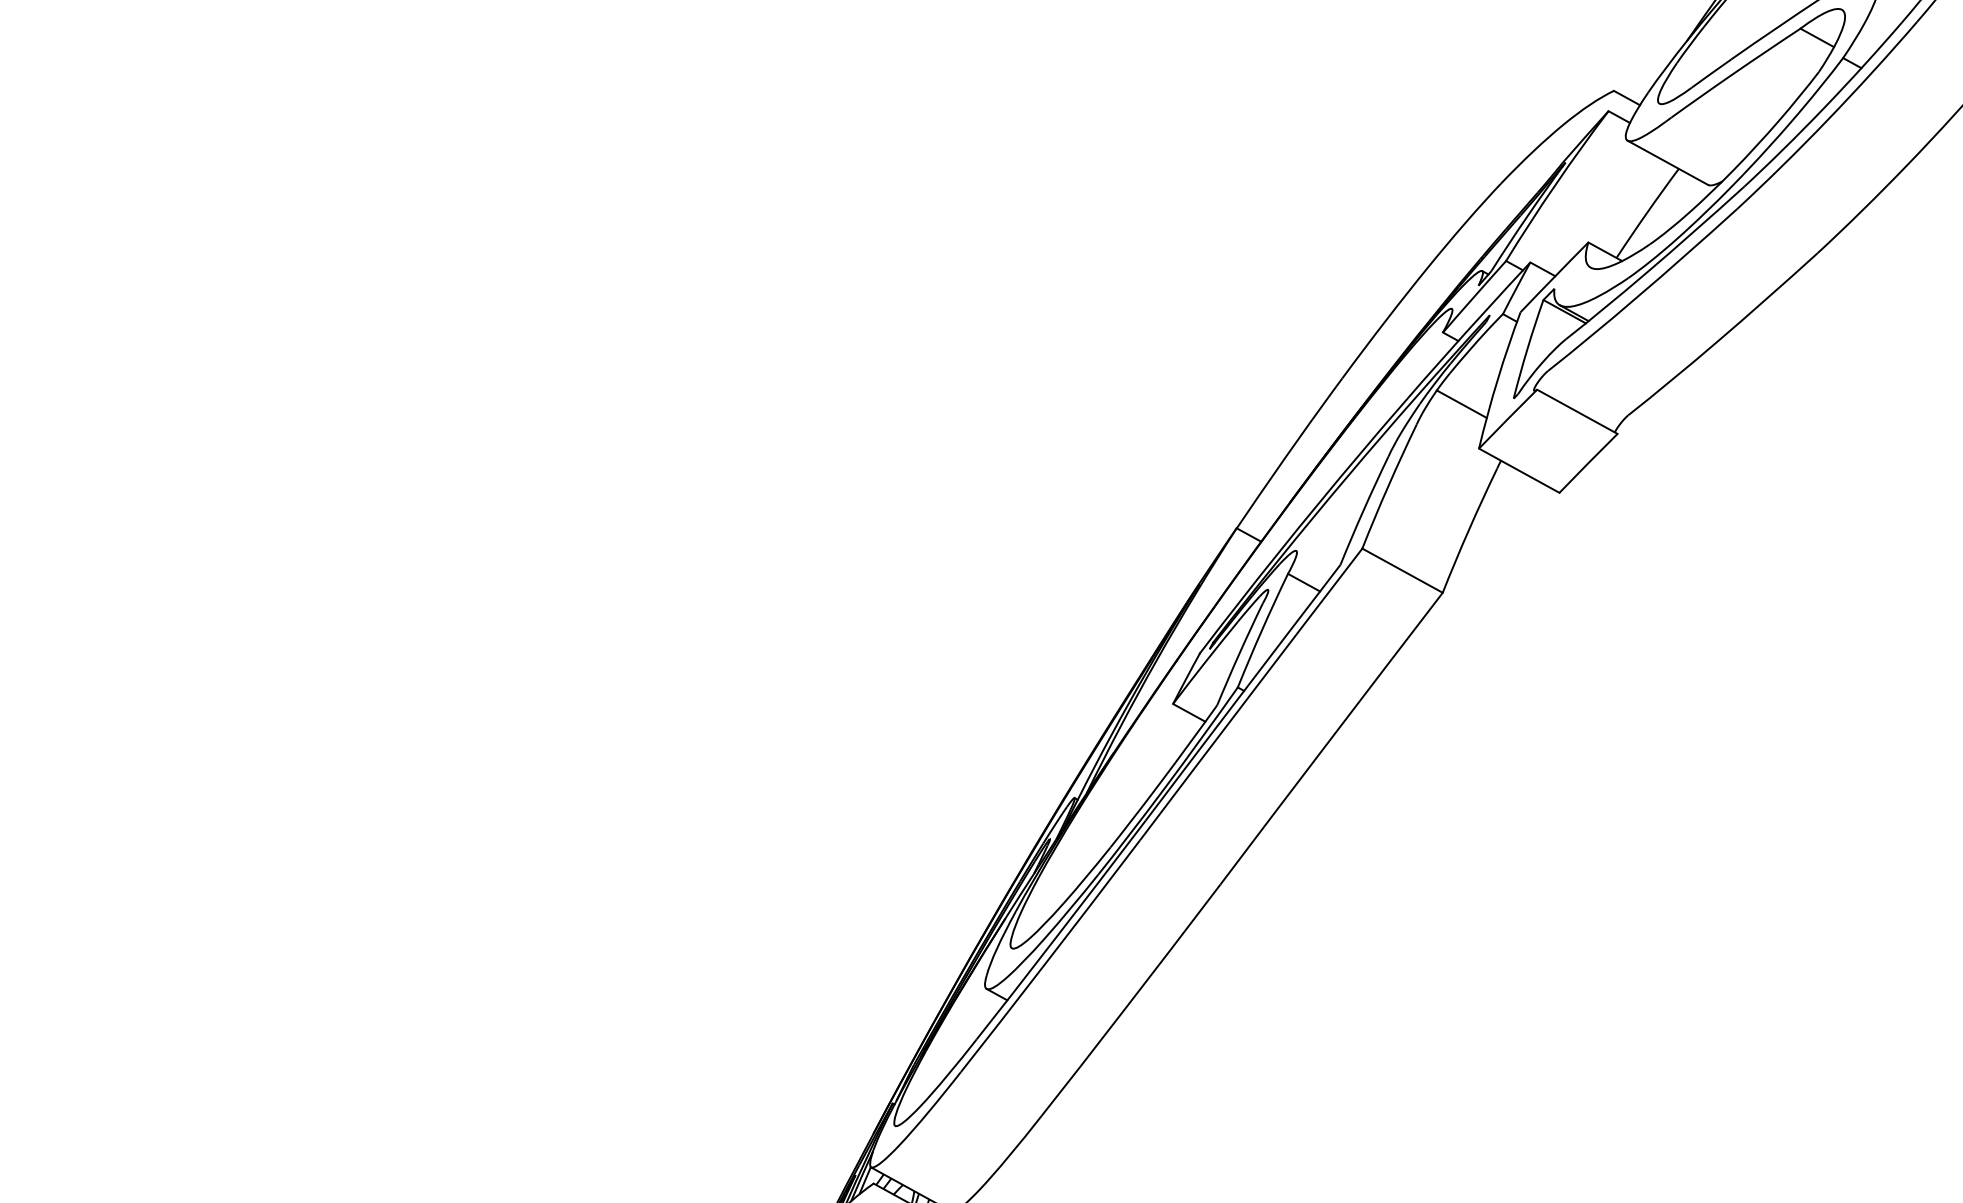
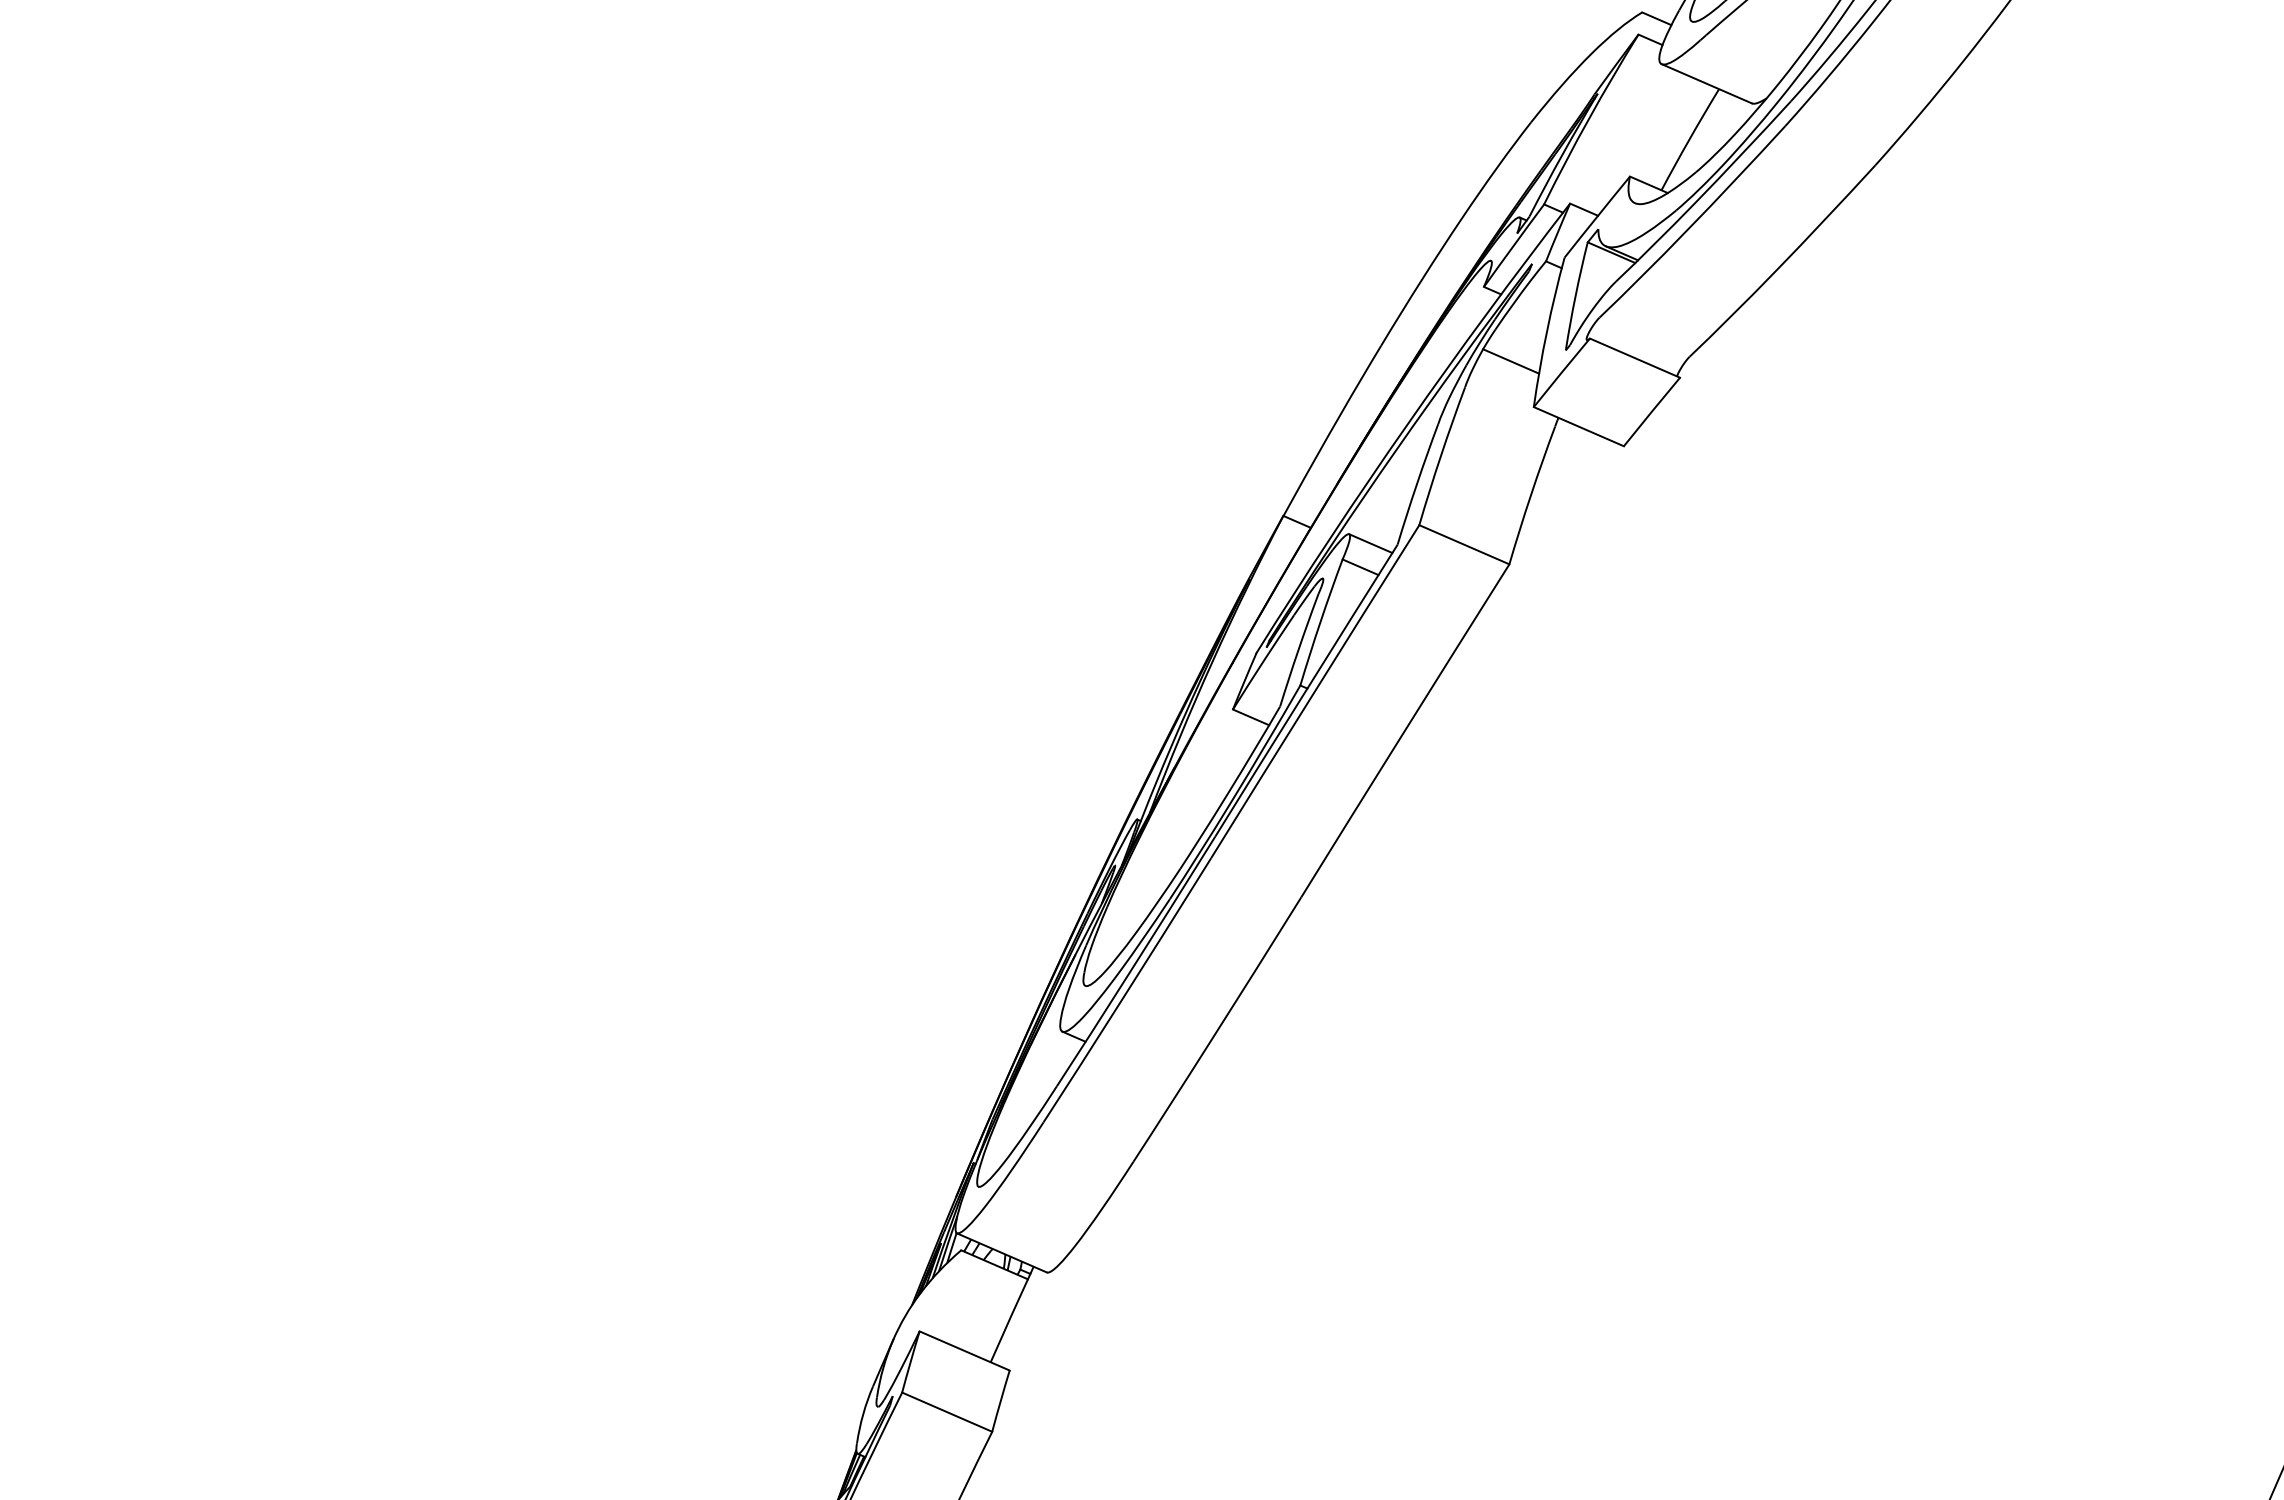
line: (1315, 561) -> (1370, 543), added

